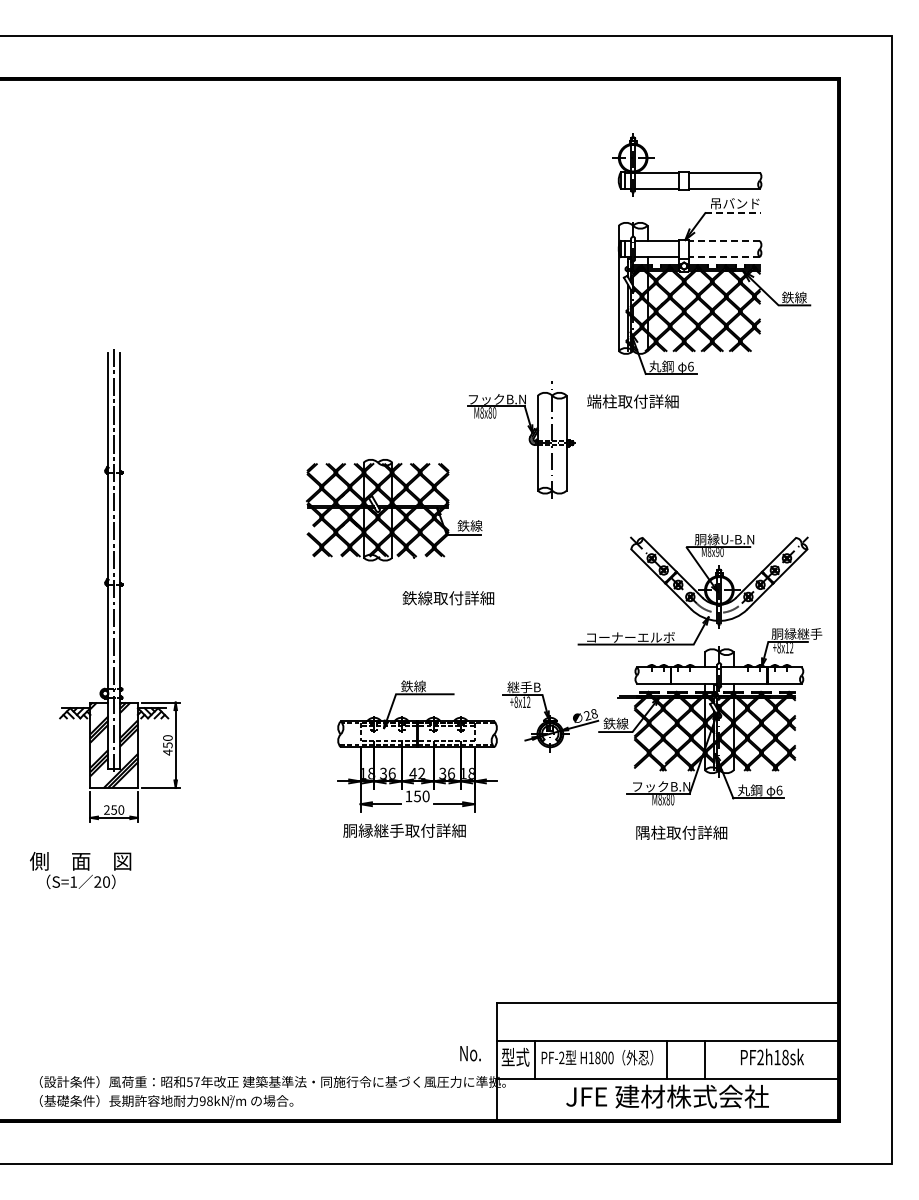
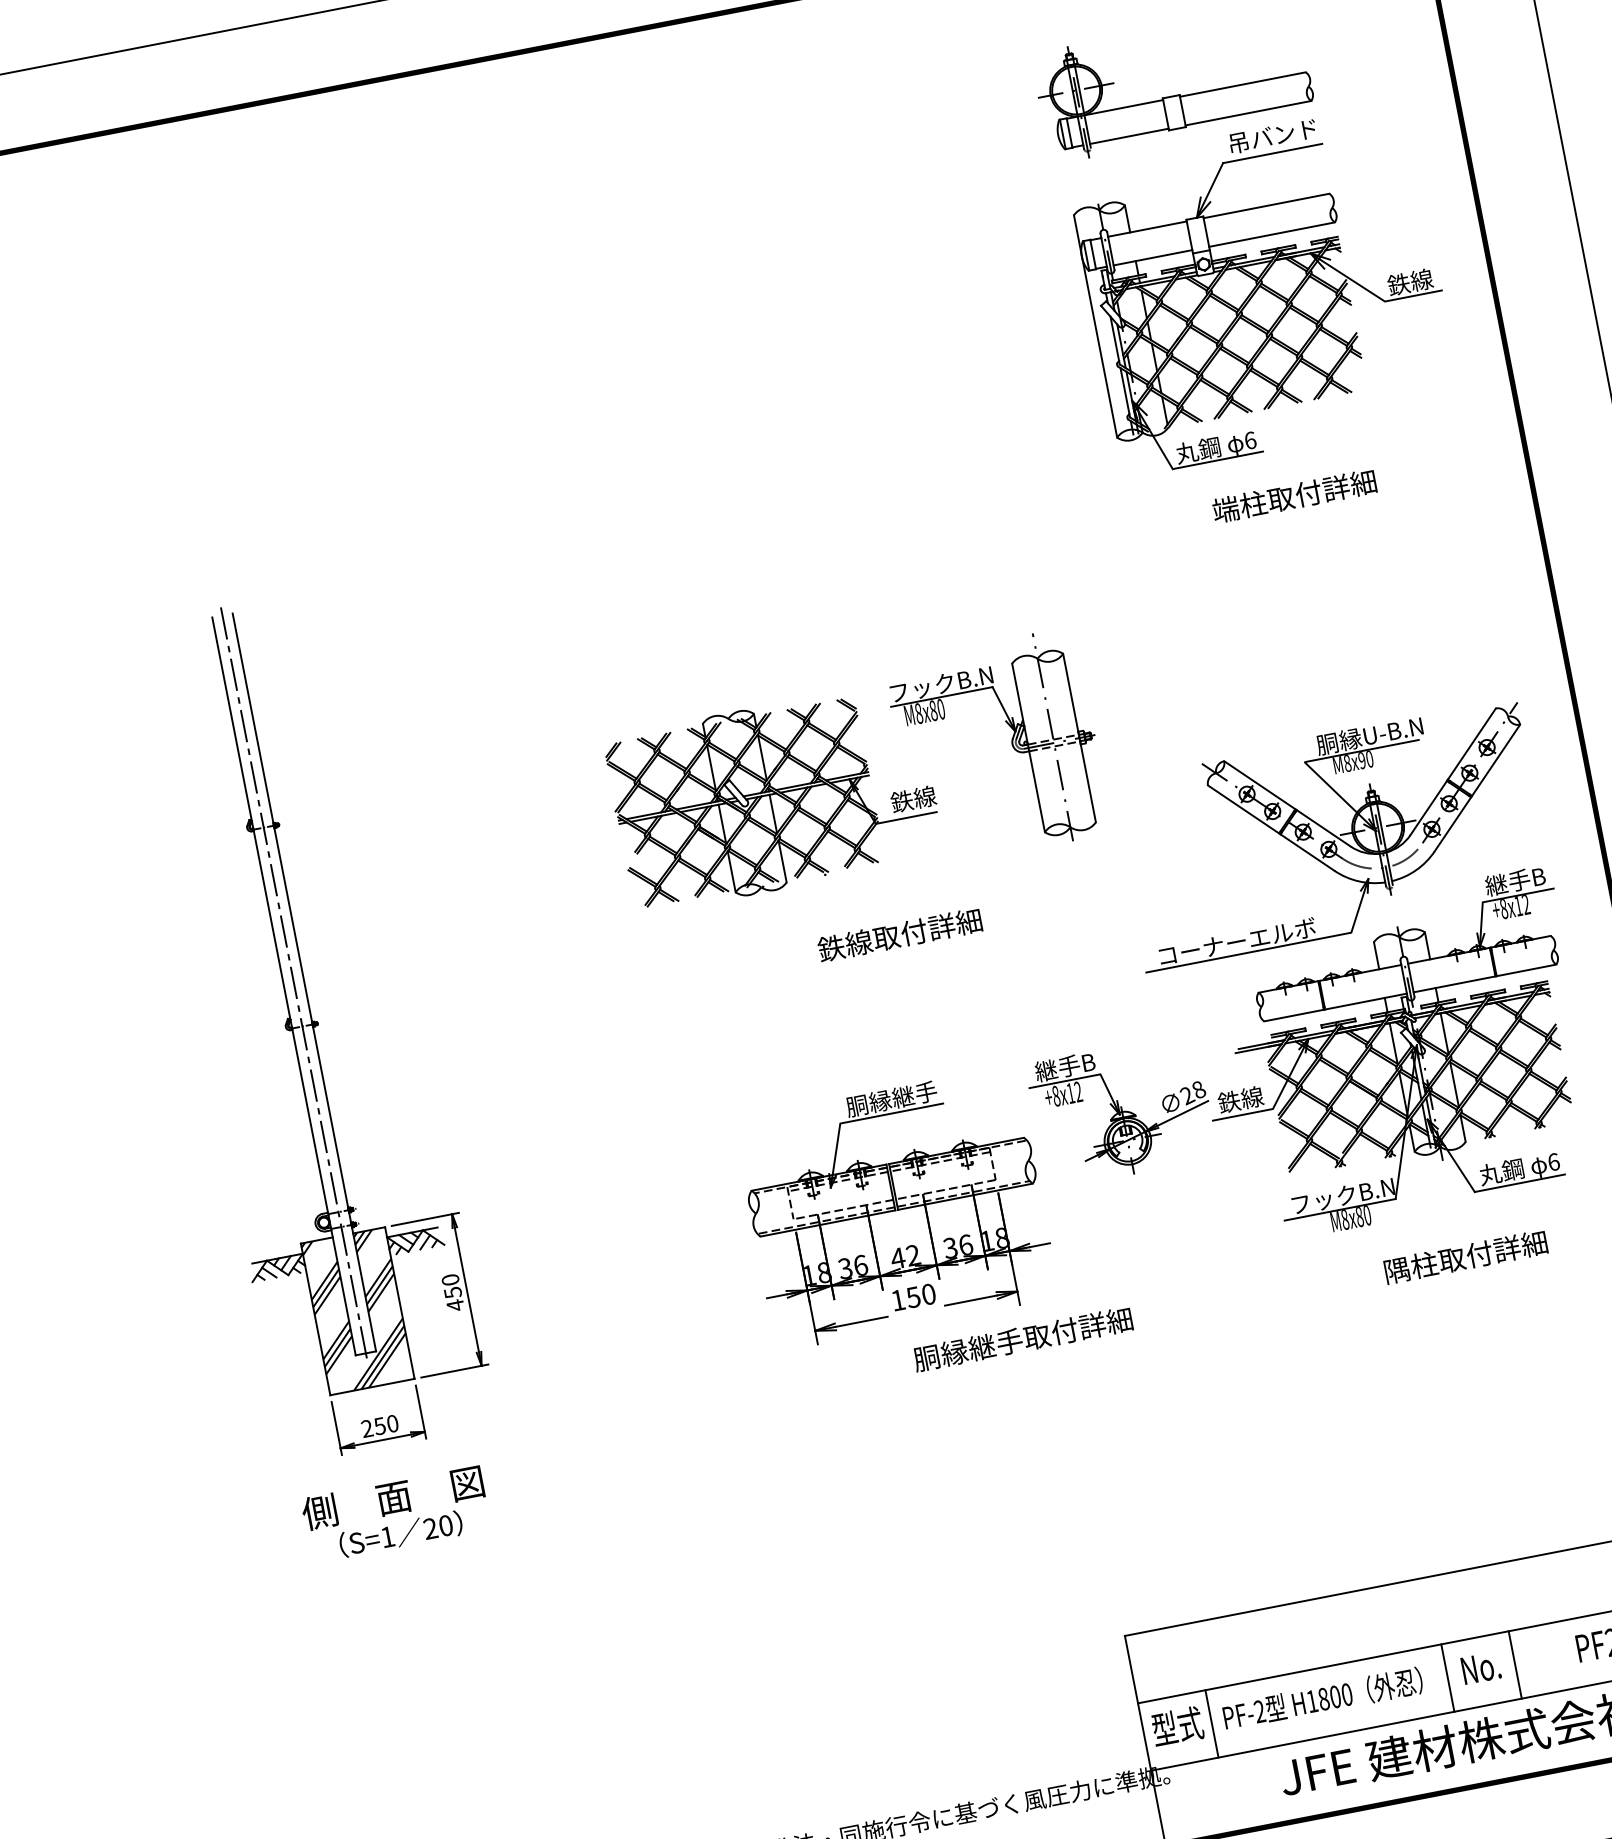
line: (733, 213) -> (1273, 154), dashed -> solid
line: (723, 240) -> (1264, 205), dashed -> solid
line: (723, 257) -> (1270, 235), dashed -> solid
text: (632, 401) -> (1293, 496), moved
part: (528, 439) -> (1010, 744), moved
text: (796, 633) -> (1529, 877), 胴縁継手 -> 継手B
text: (426, 686) -> (891, 1099), 鉄線 -> 胴縁継手
text: (404, 830) -> (1022, 1338), moved
text: (681, 832) -> (1465, 1256), moved
text: (80, 870) -> (395, 1514), moved
text: (470, 1053) -> (1480, 1667), moved

